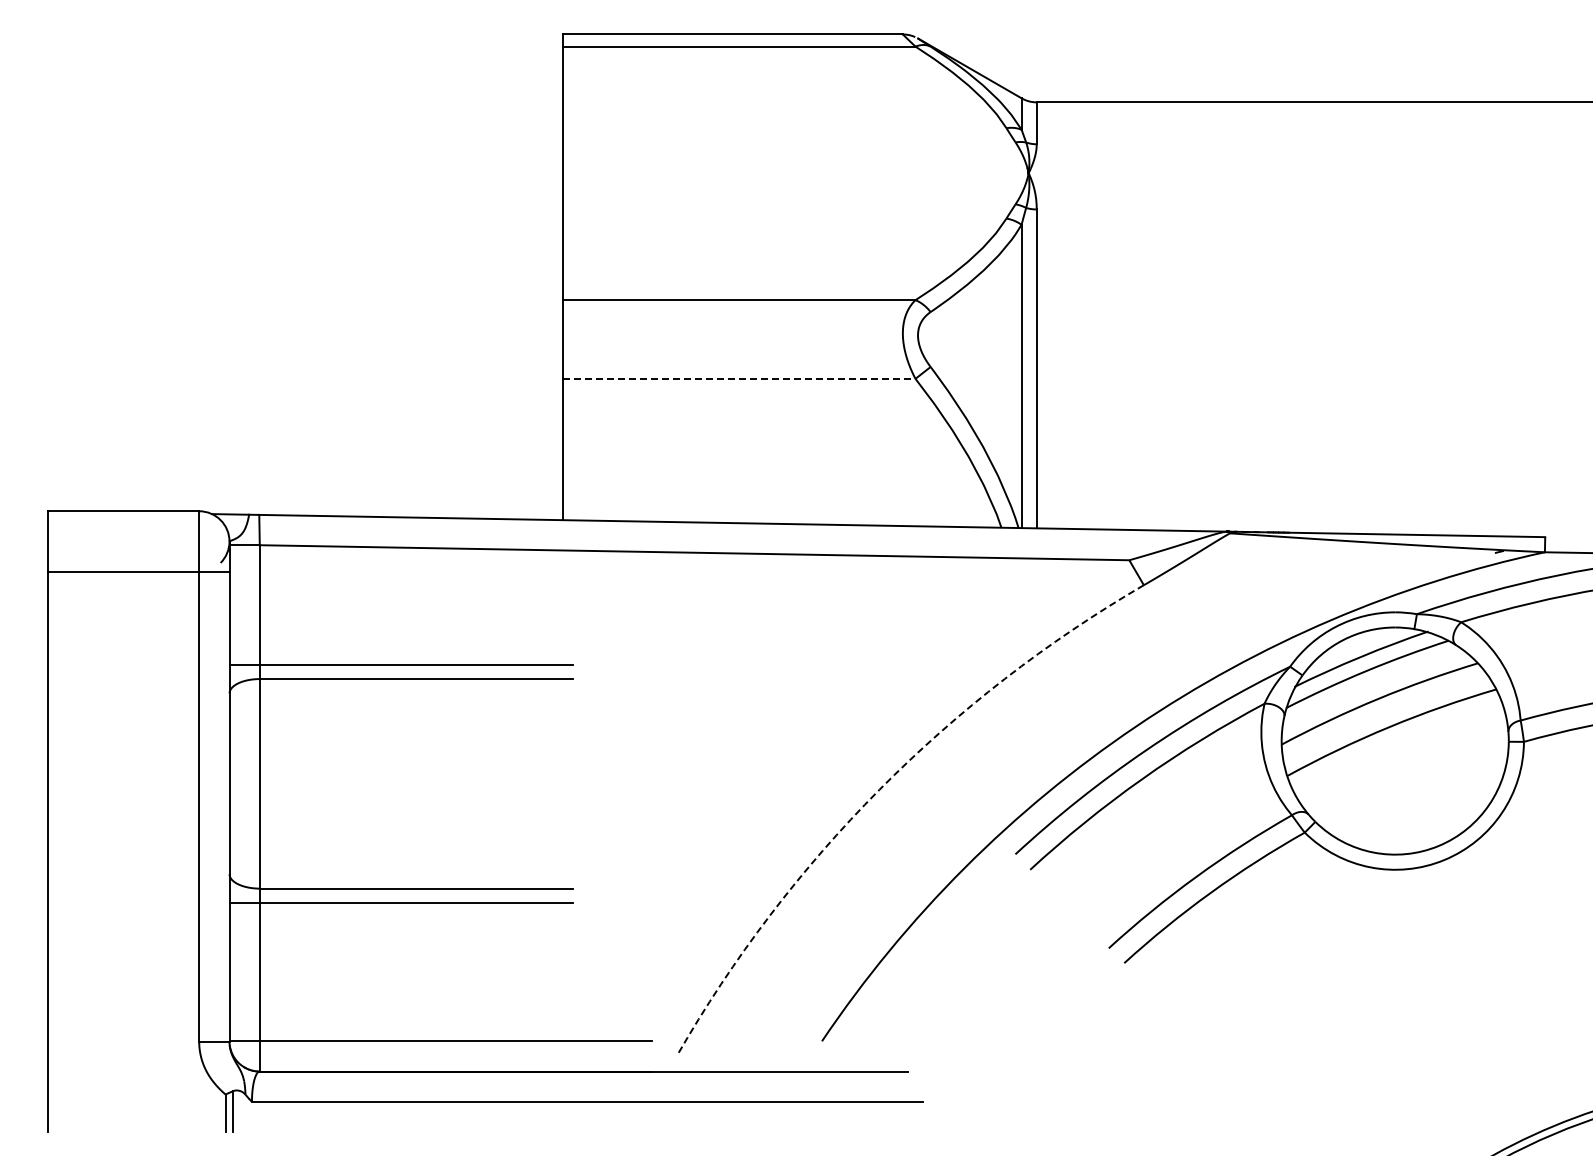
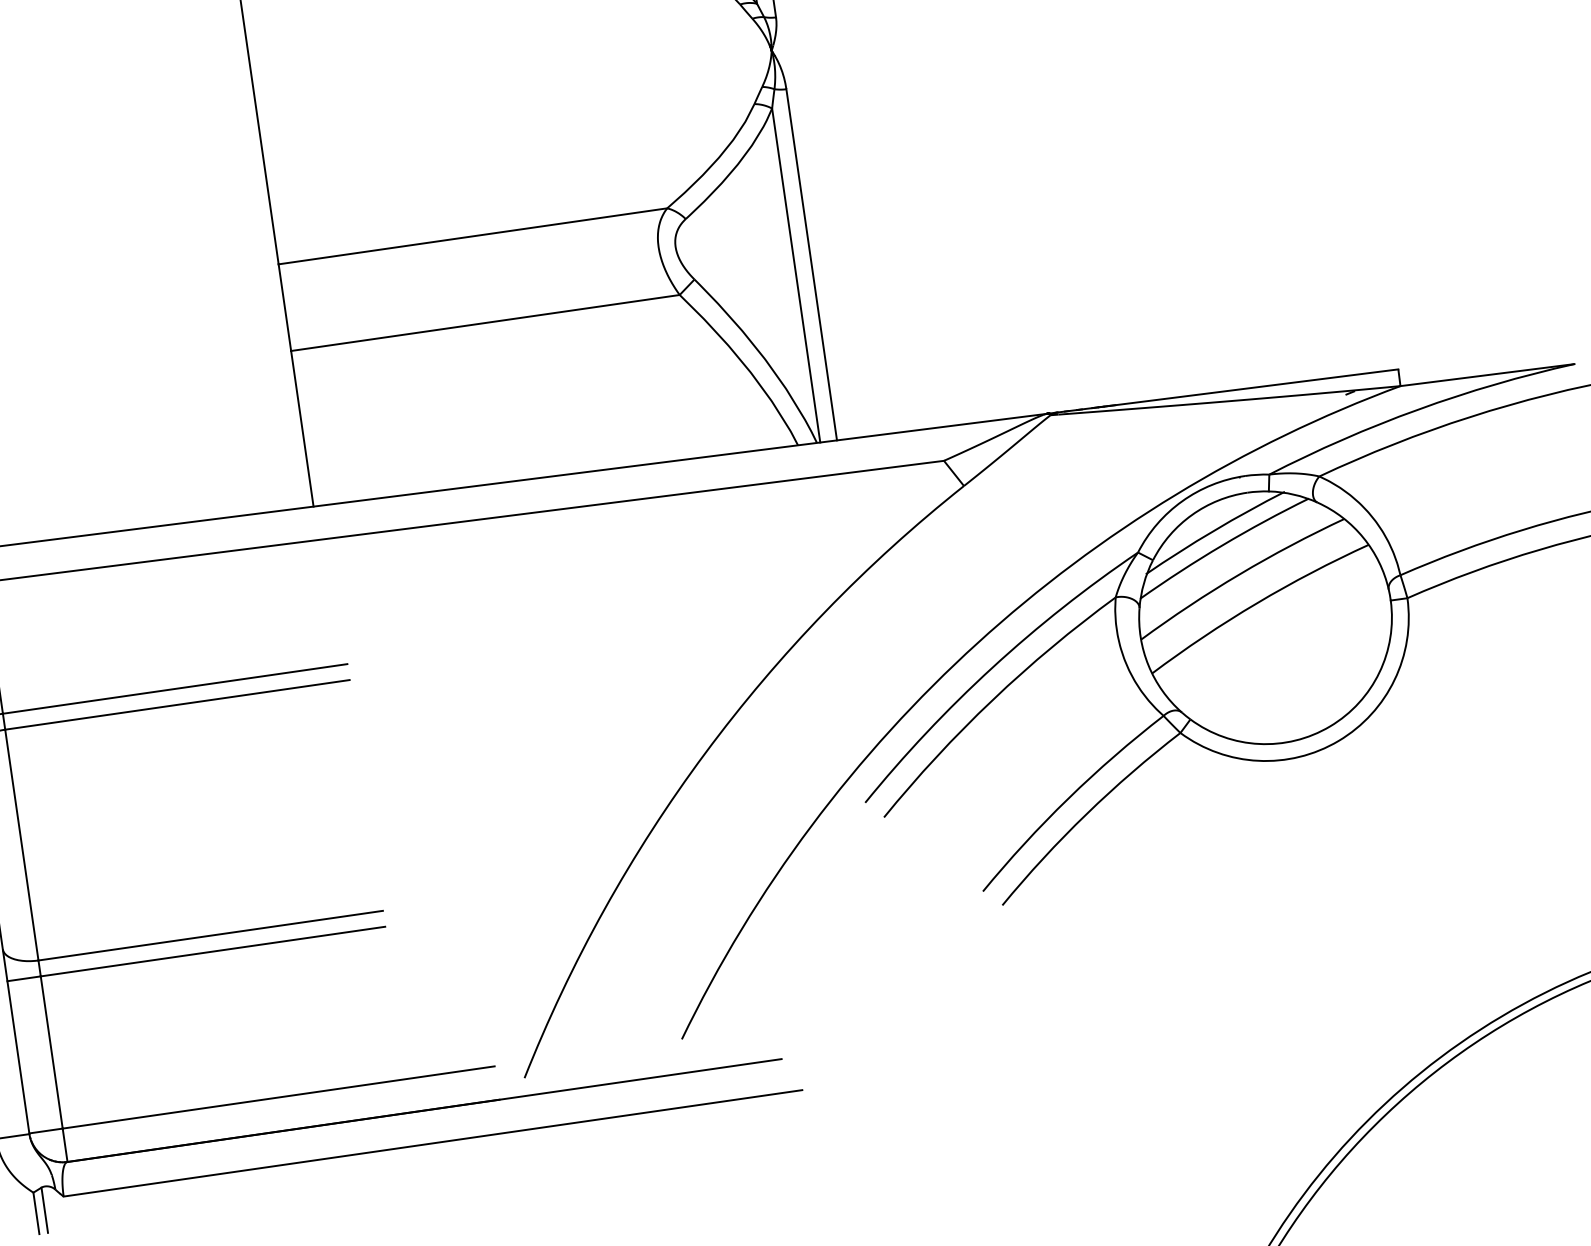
line: (739, 378) -> (485, 322), dashed -> solid
arc: (879, 789) -> (705, 752), dashed -> solid

